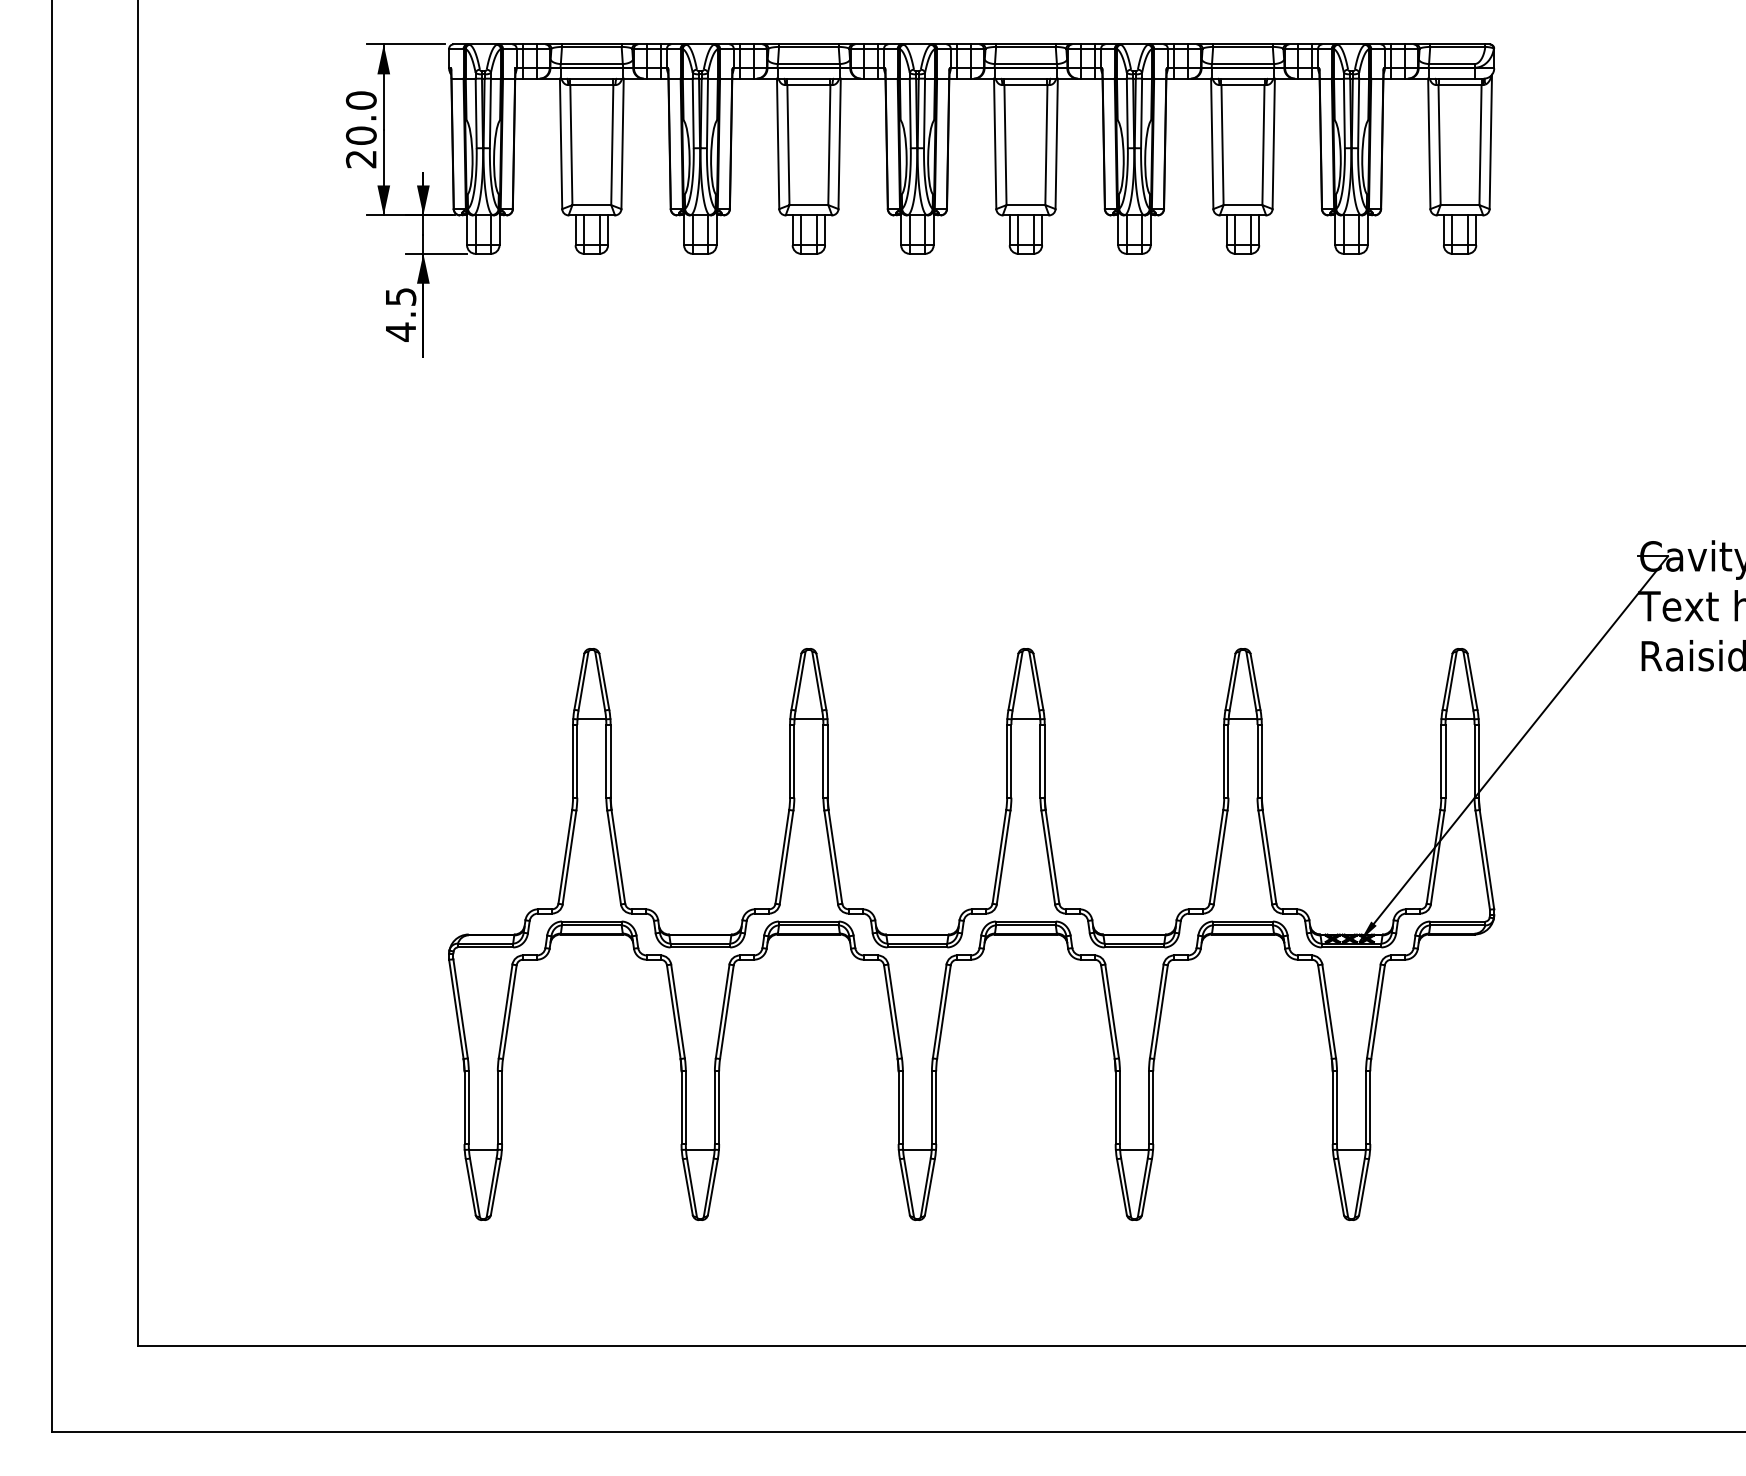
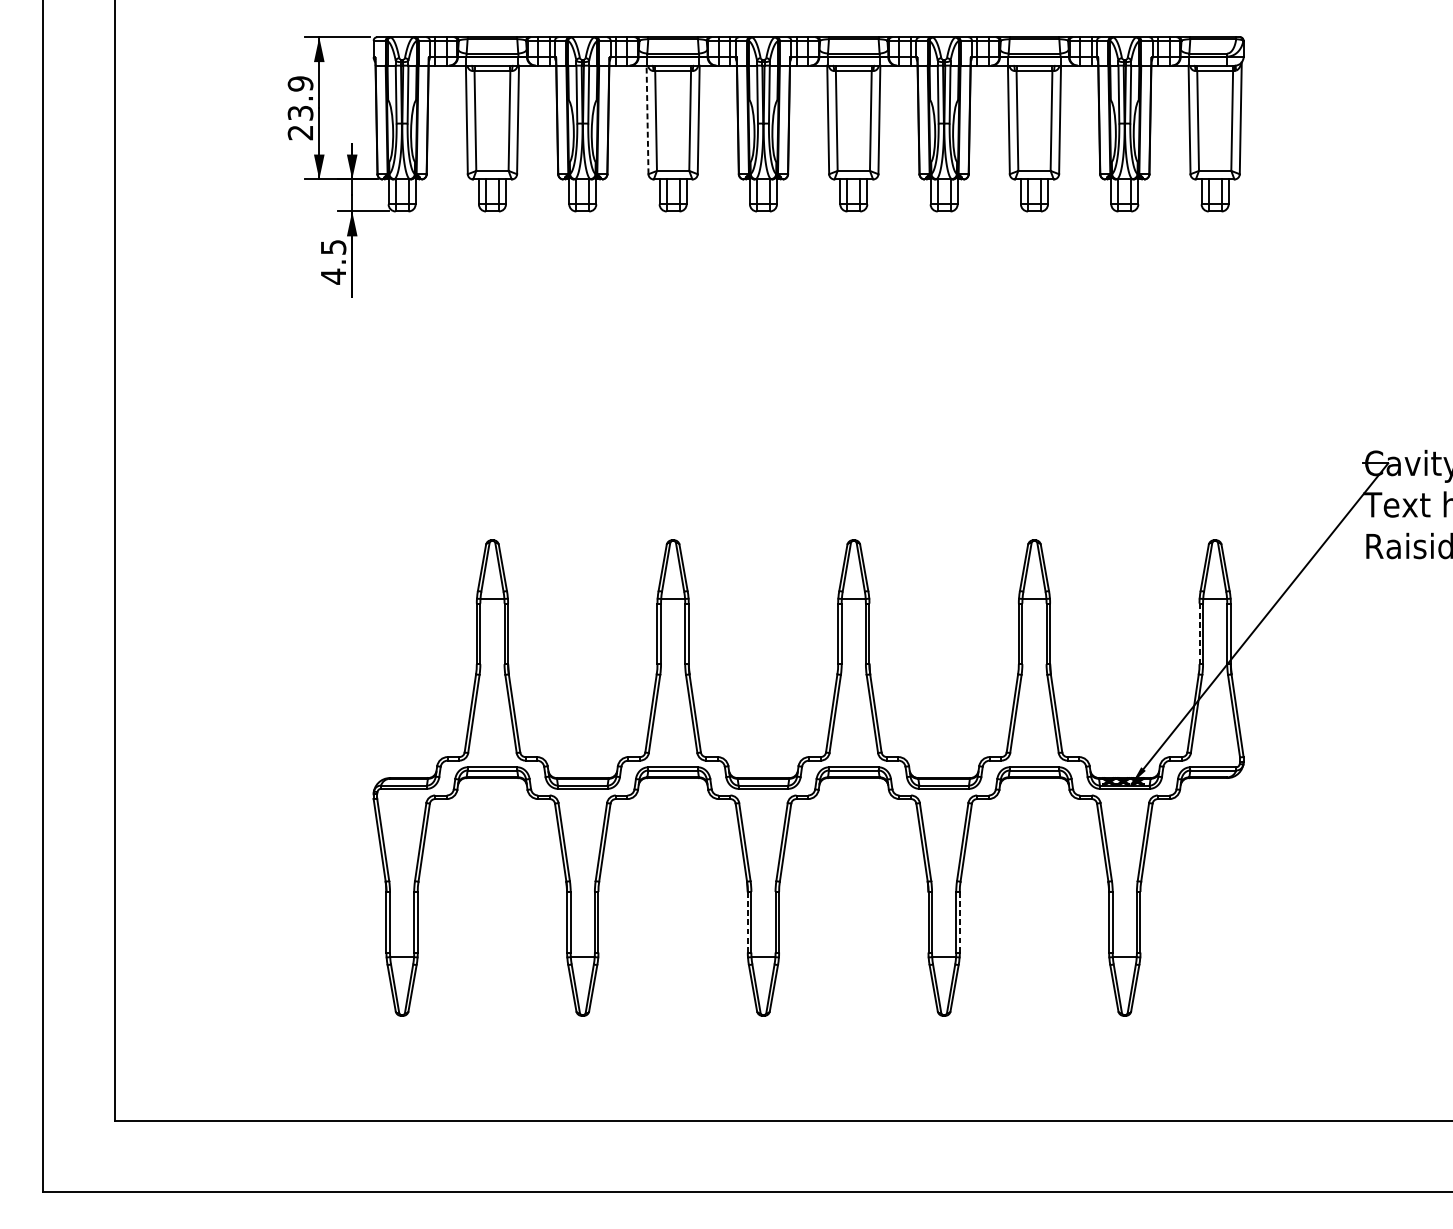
text: (361, 117) -> (300, 97), 20.0 -> 23.9
line: (778, 143) -> (647, 119), solid -> dashed
line: (1441, 761) -> (1199, 634), solid -> dashed
line: (1153, 1107) -> (959, 922), solid -> dashed
line: (898, 1108) -> (747, 922), solid -> dashed

